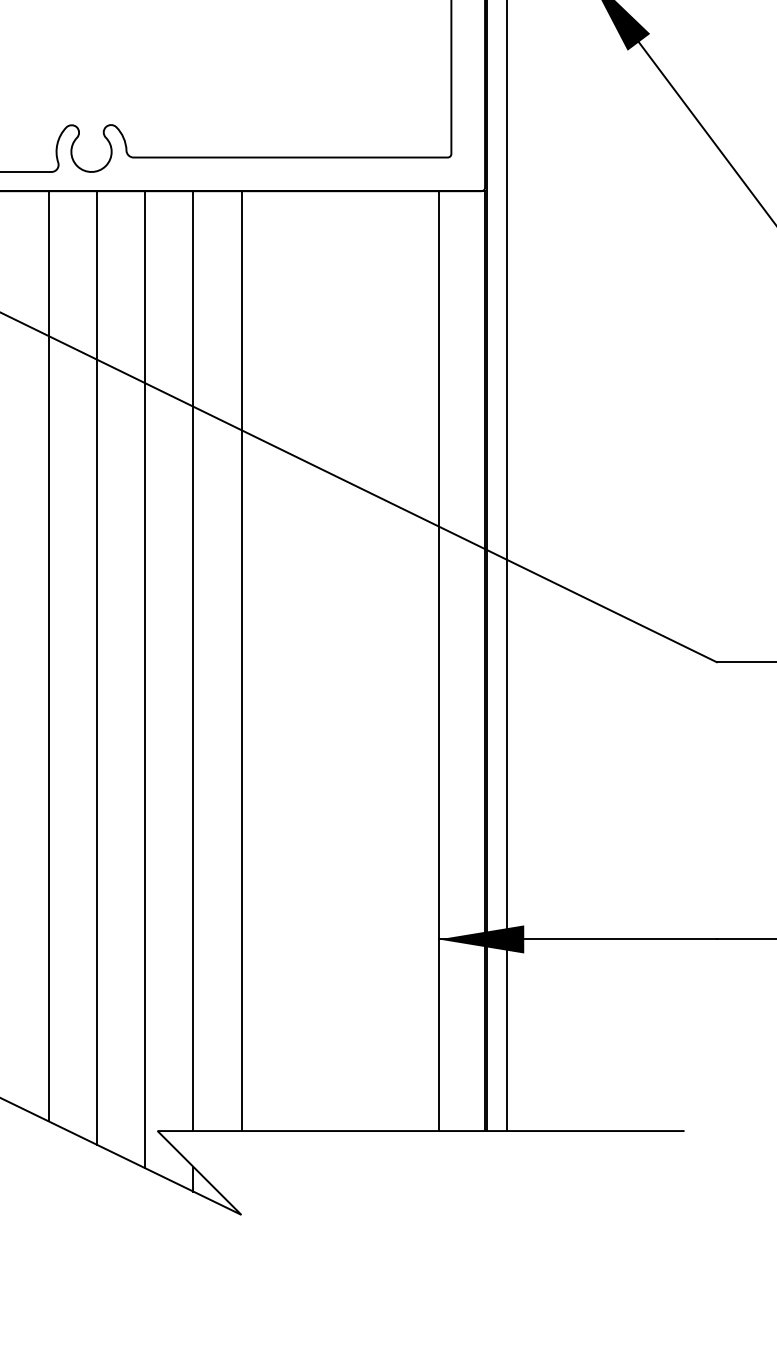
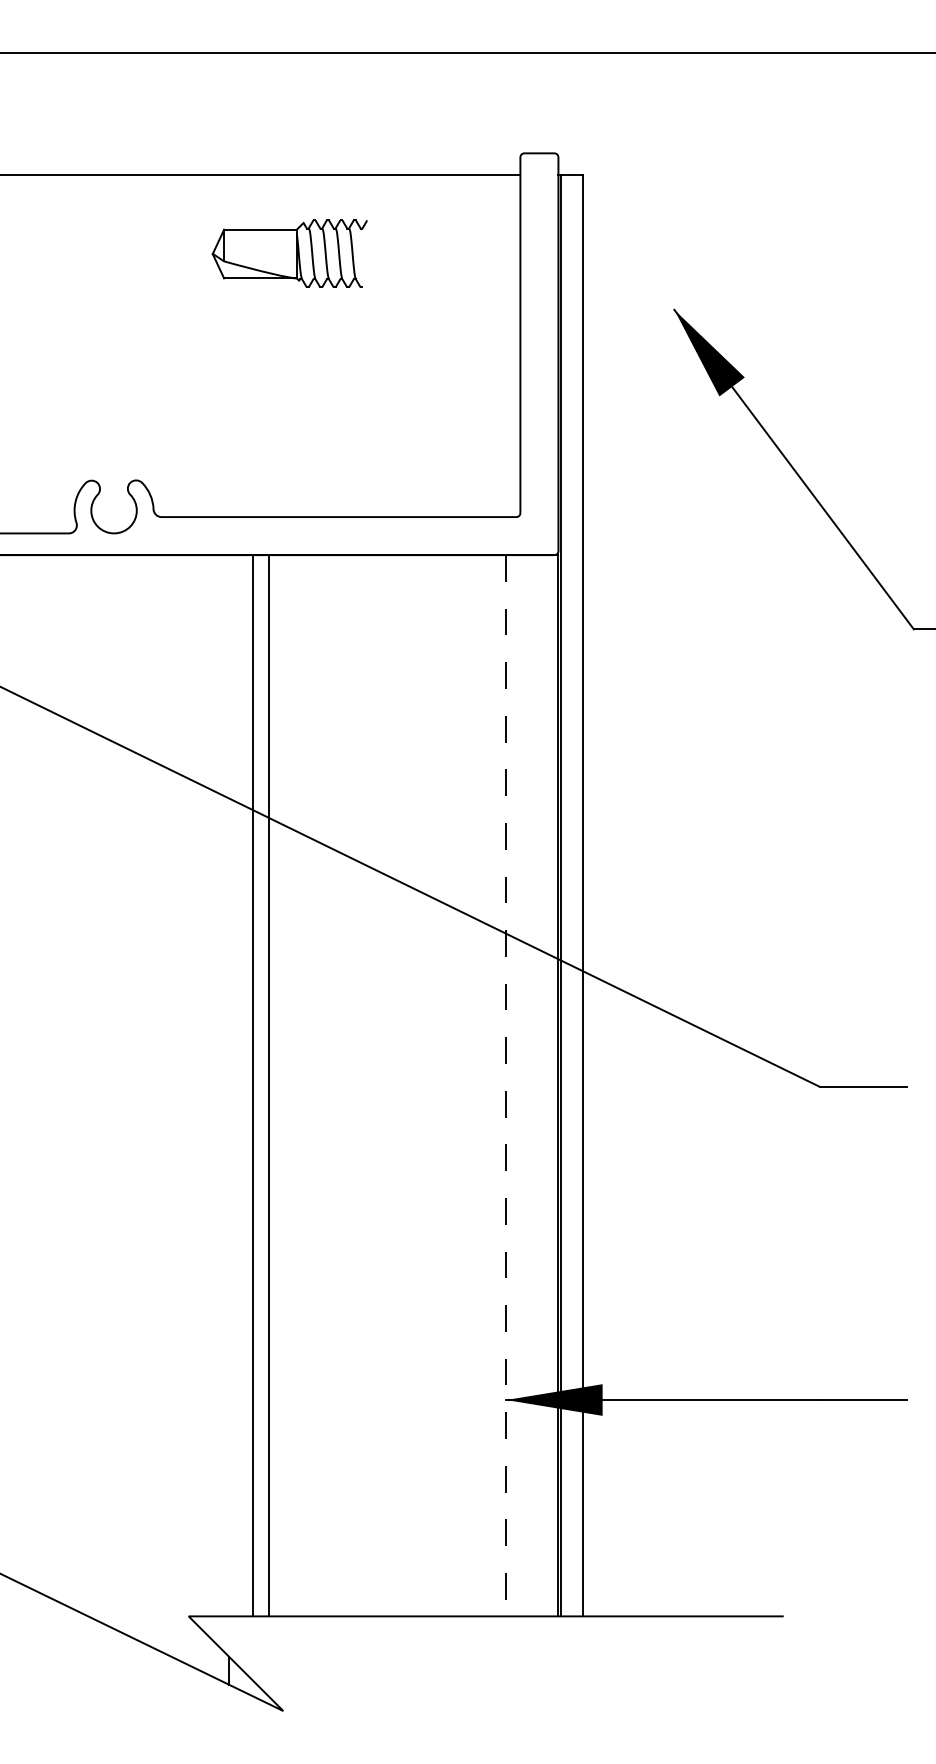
line: (48, 656) -> (65, 1080), removed
line: (193, 660) -> (269, 1085), moved
line: (241, 660) -> (252, 1085), moved
line: (439, 660) -> (506, 1085), solid -> dashed
line: (97, 667) -> (120, 1093), removed
line: (145, 679) -> (174, 1106), removed

